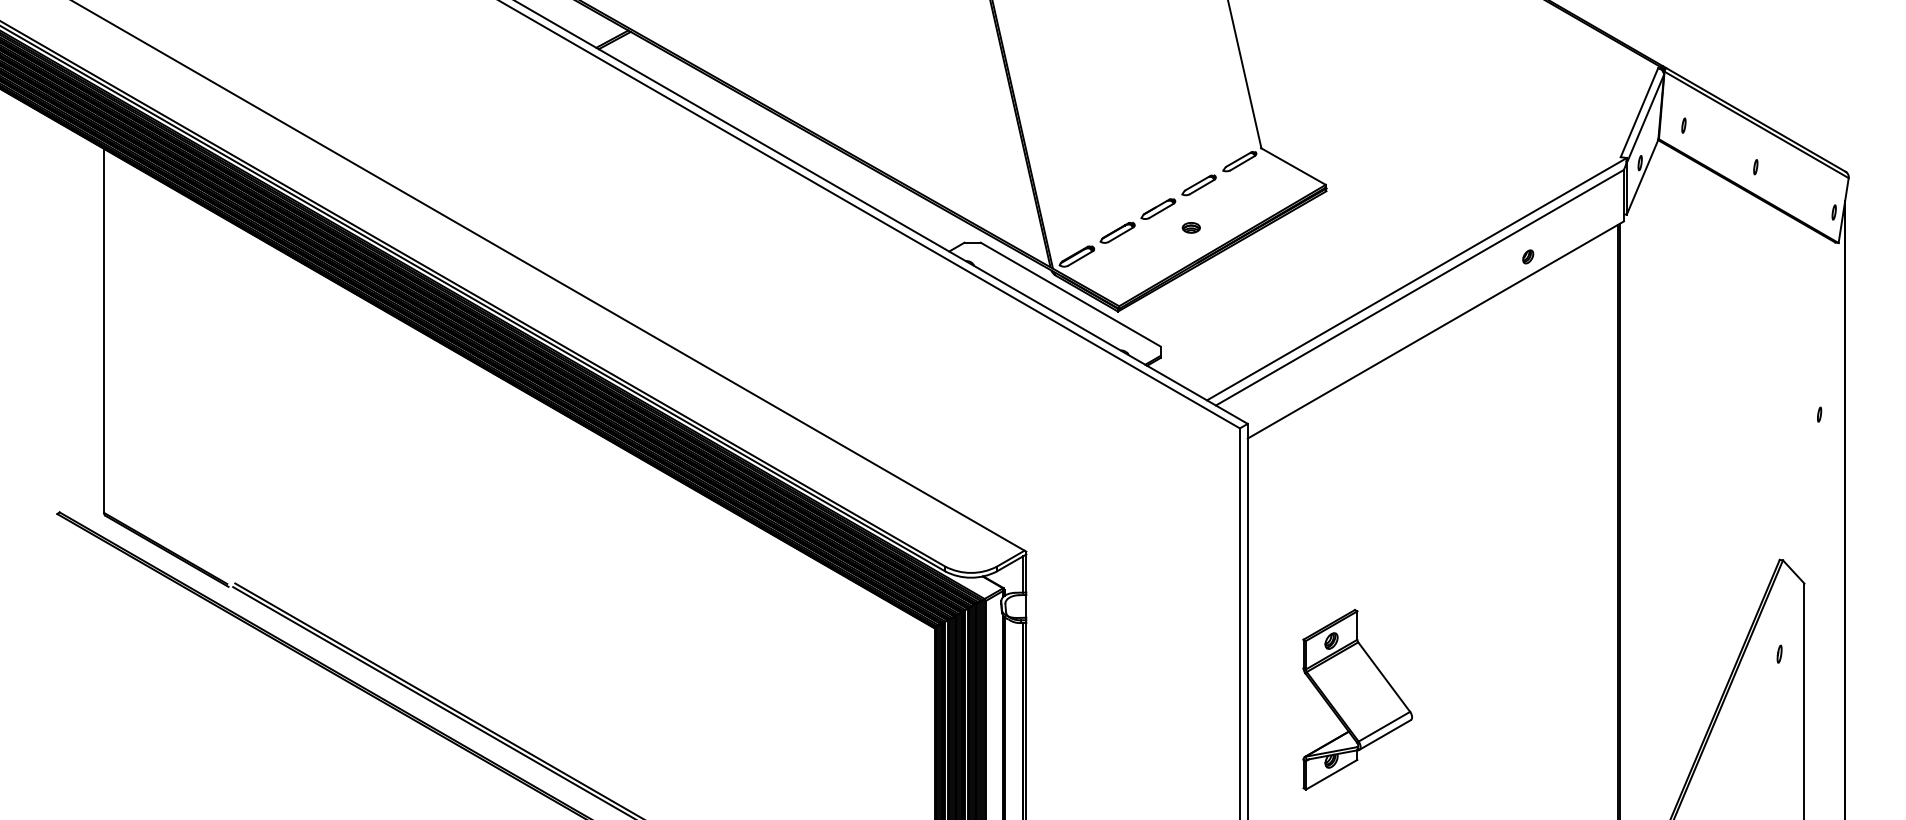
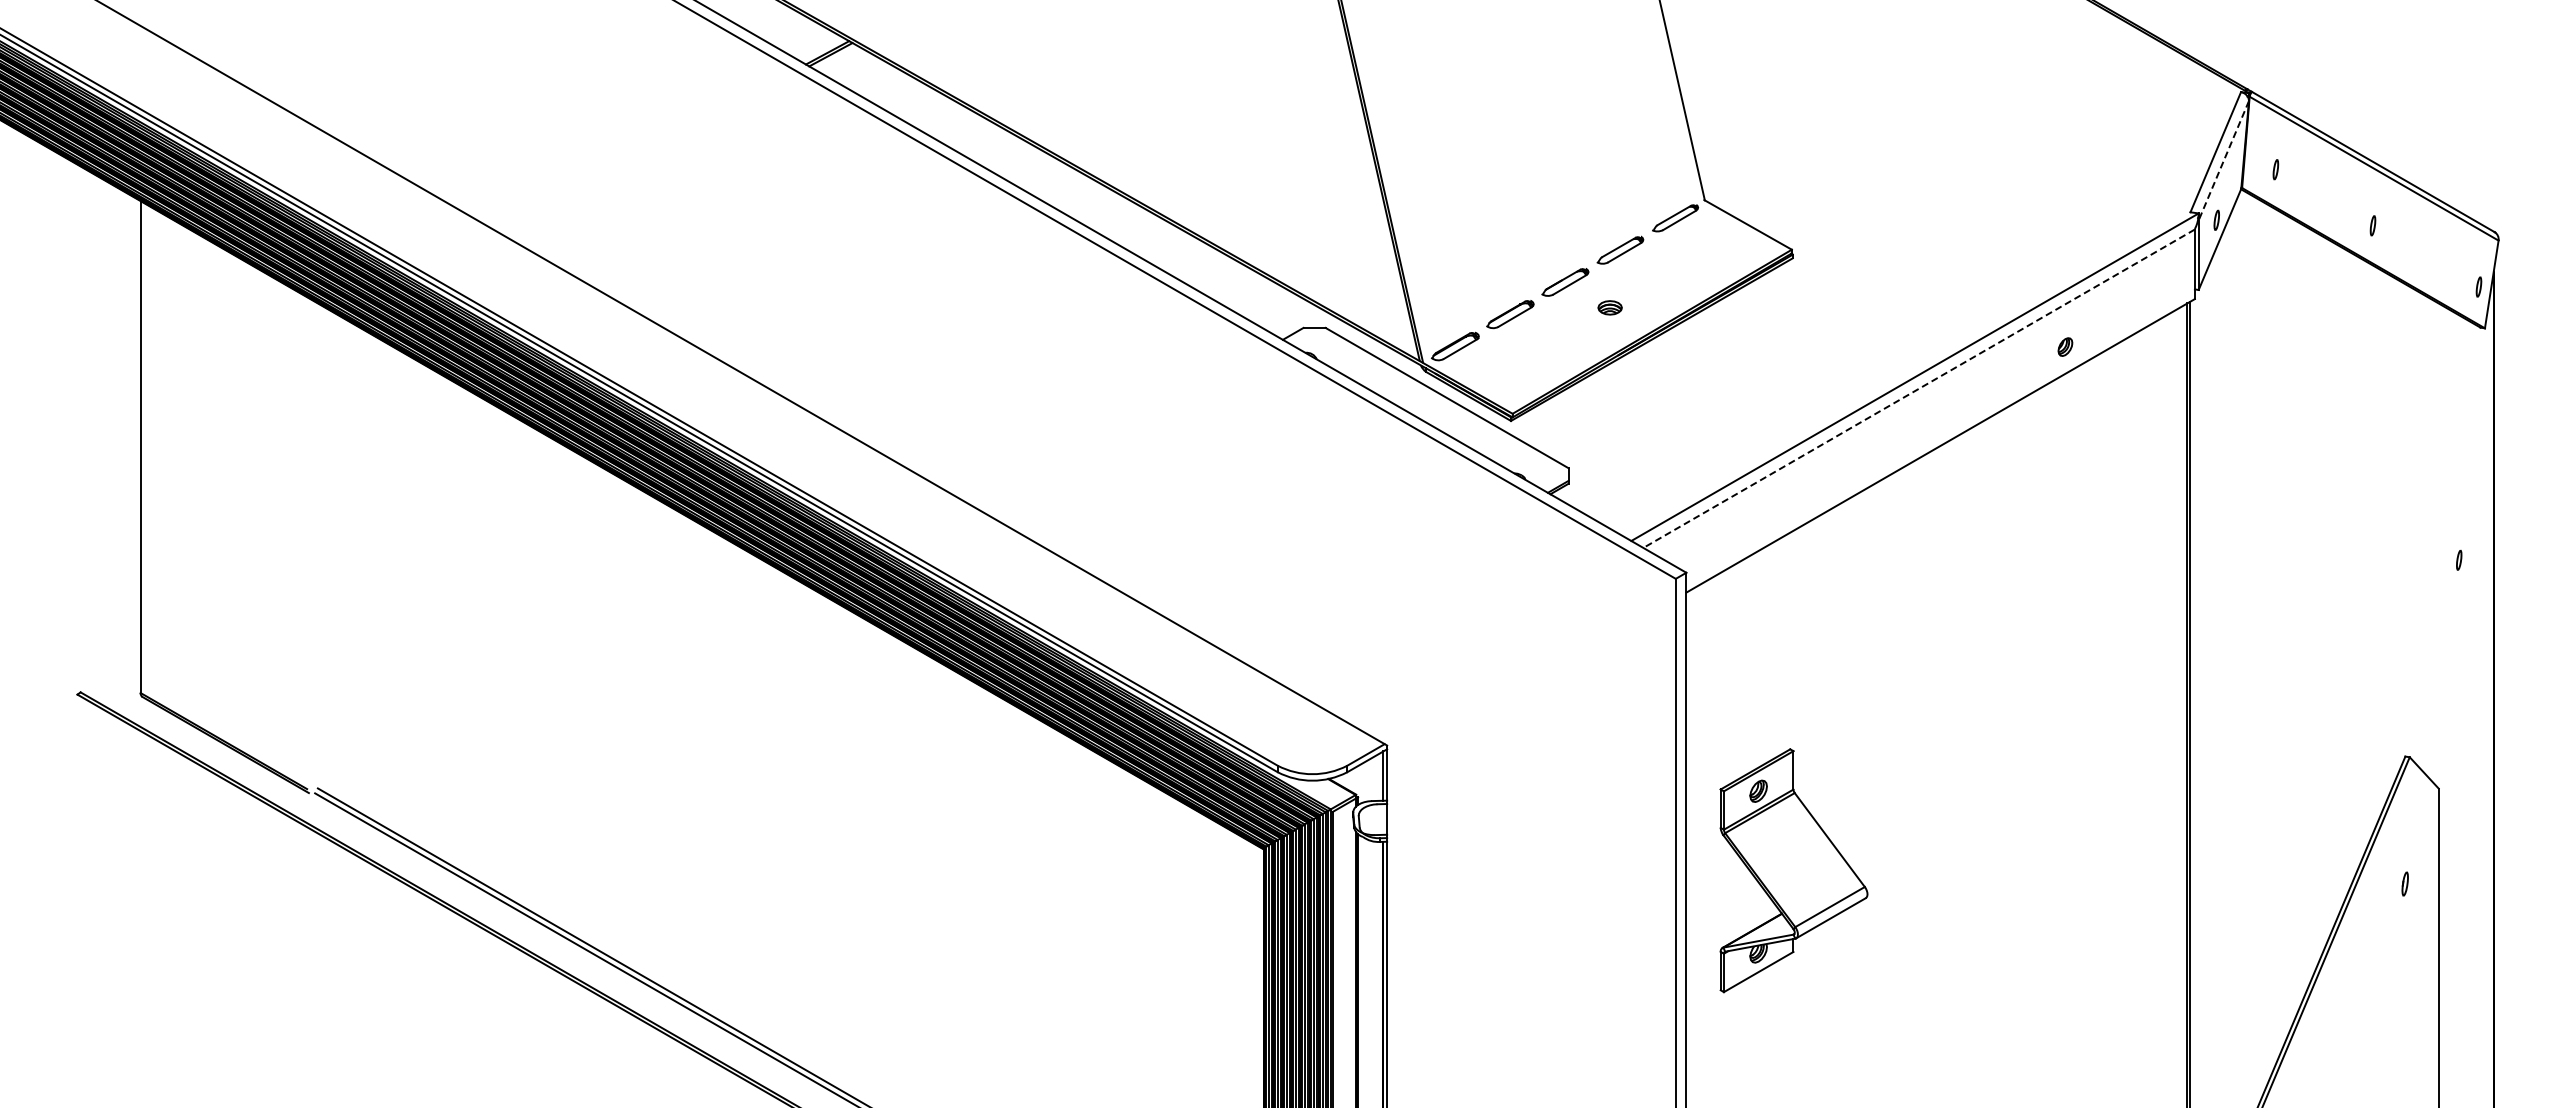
line: (1645, 118) -> (2223, 160), solid -> dashed
line: (1419, 287) -> (1918, 388), solid -> dashed
part: (1357, 699) -> (1793, 870), moved

